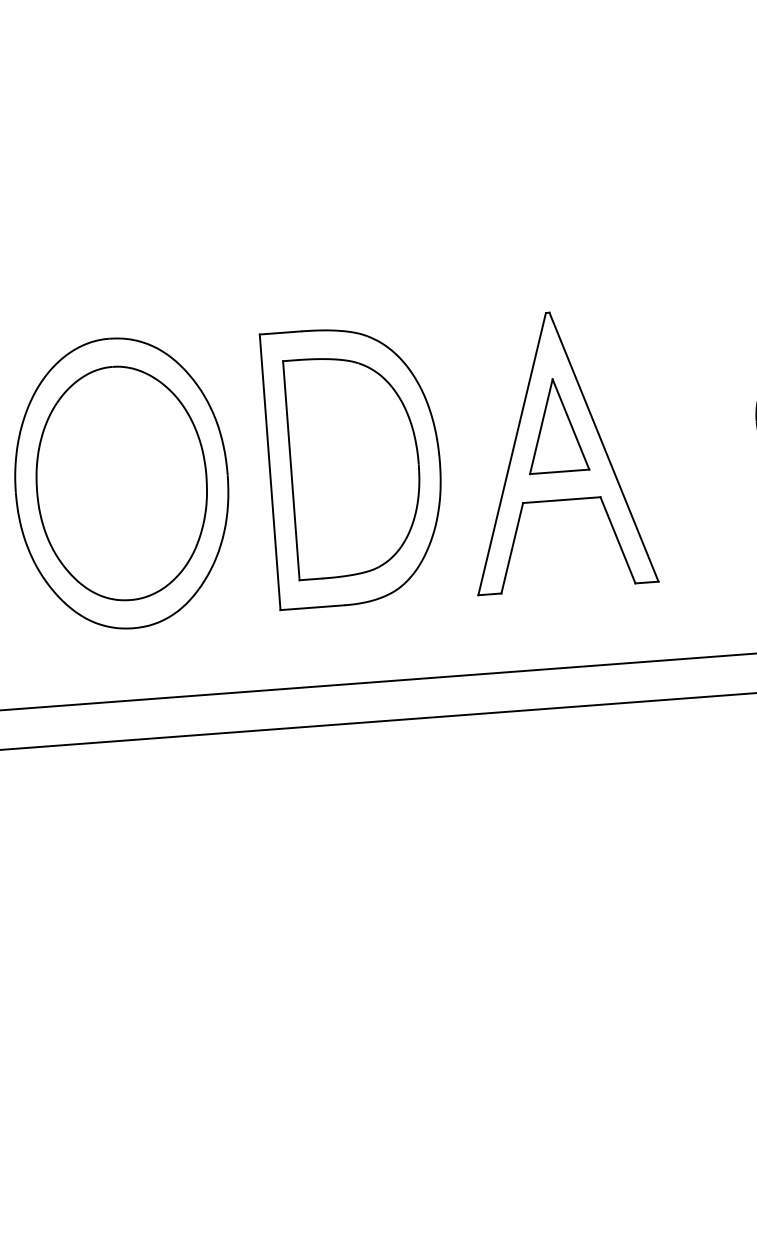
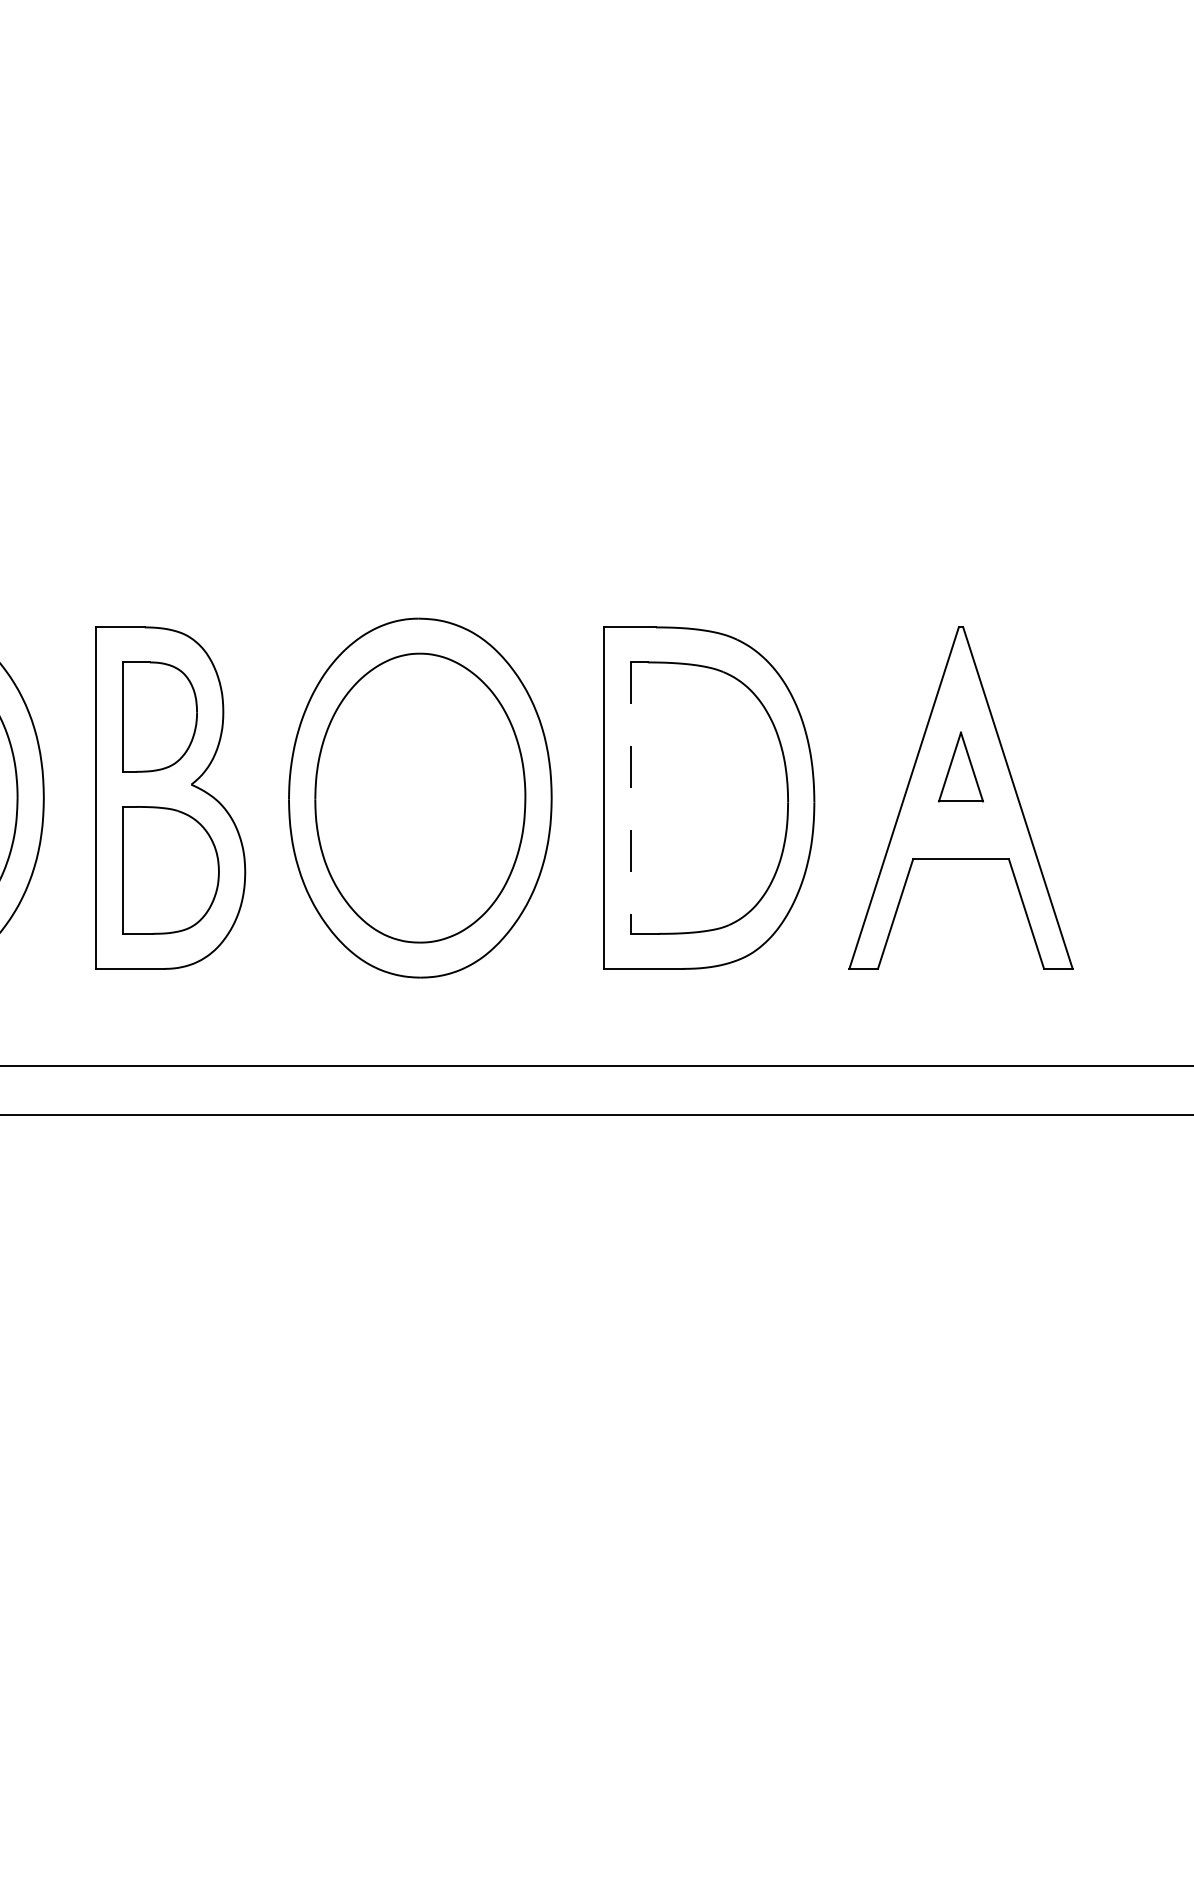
part: (555, 425) -> (960, 766), size x0.6
line: (291, 471) -> (630, 798), solid -> dashed

